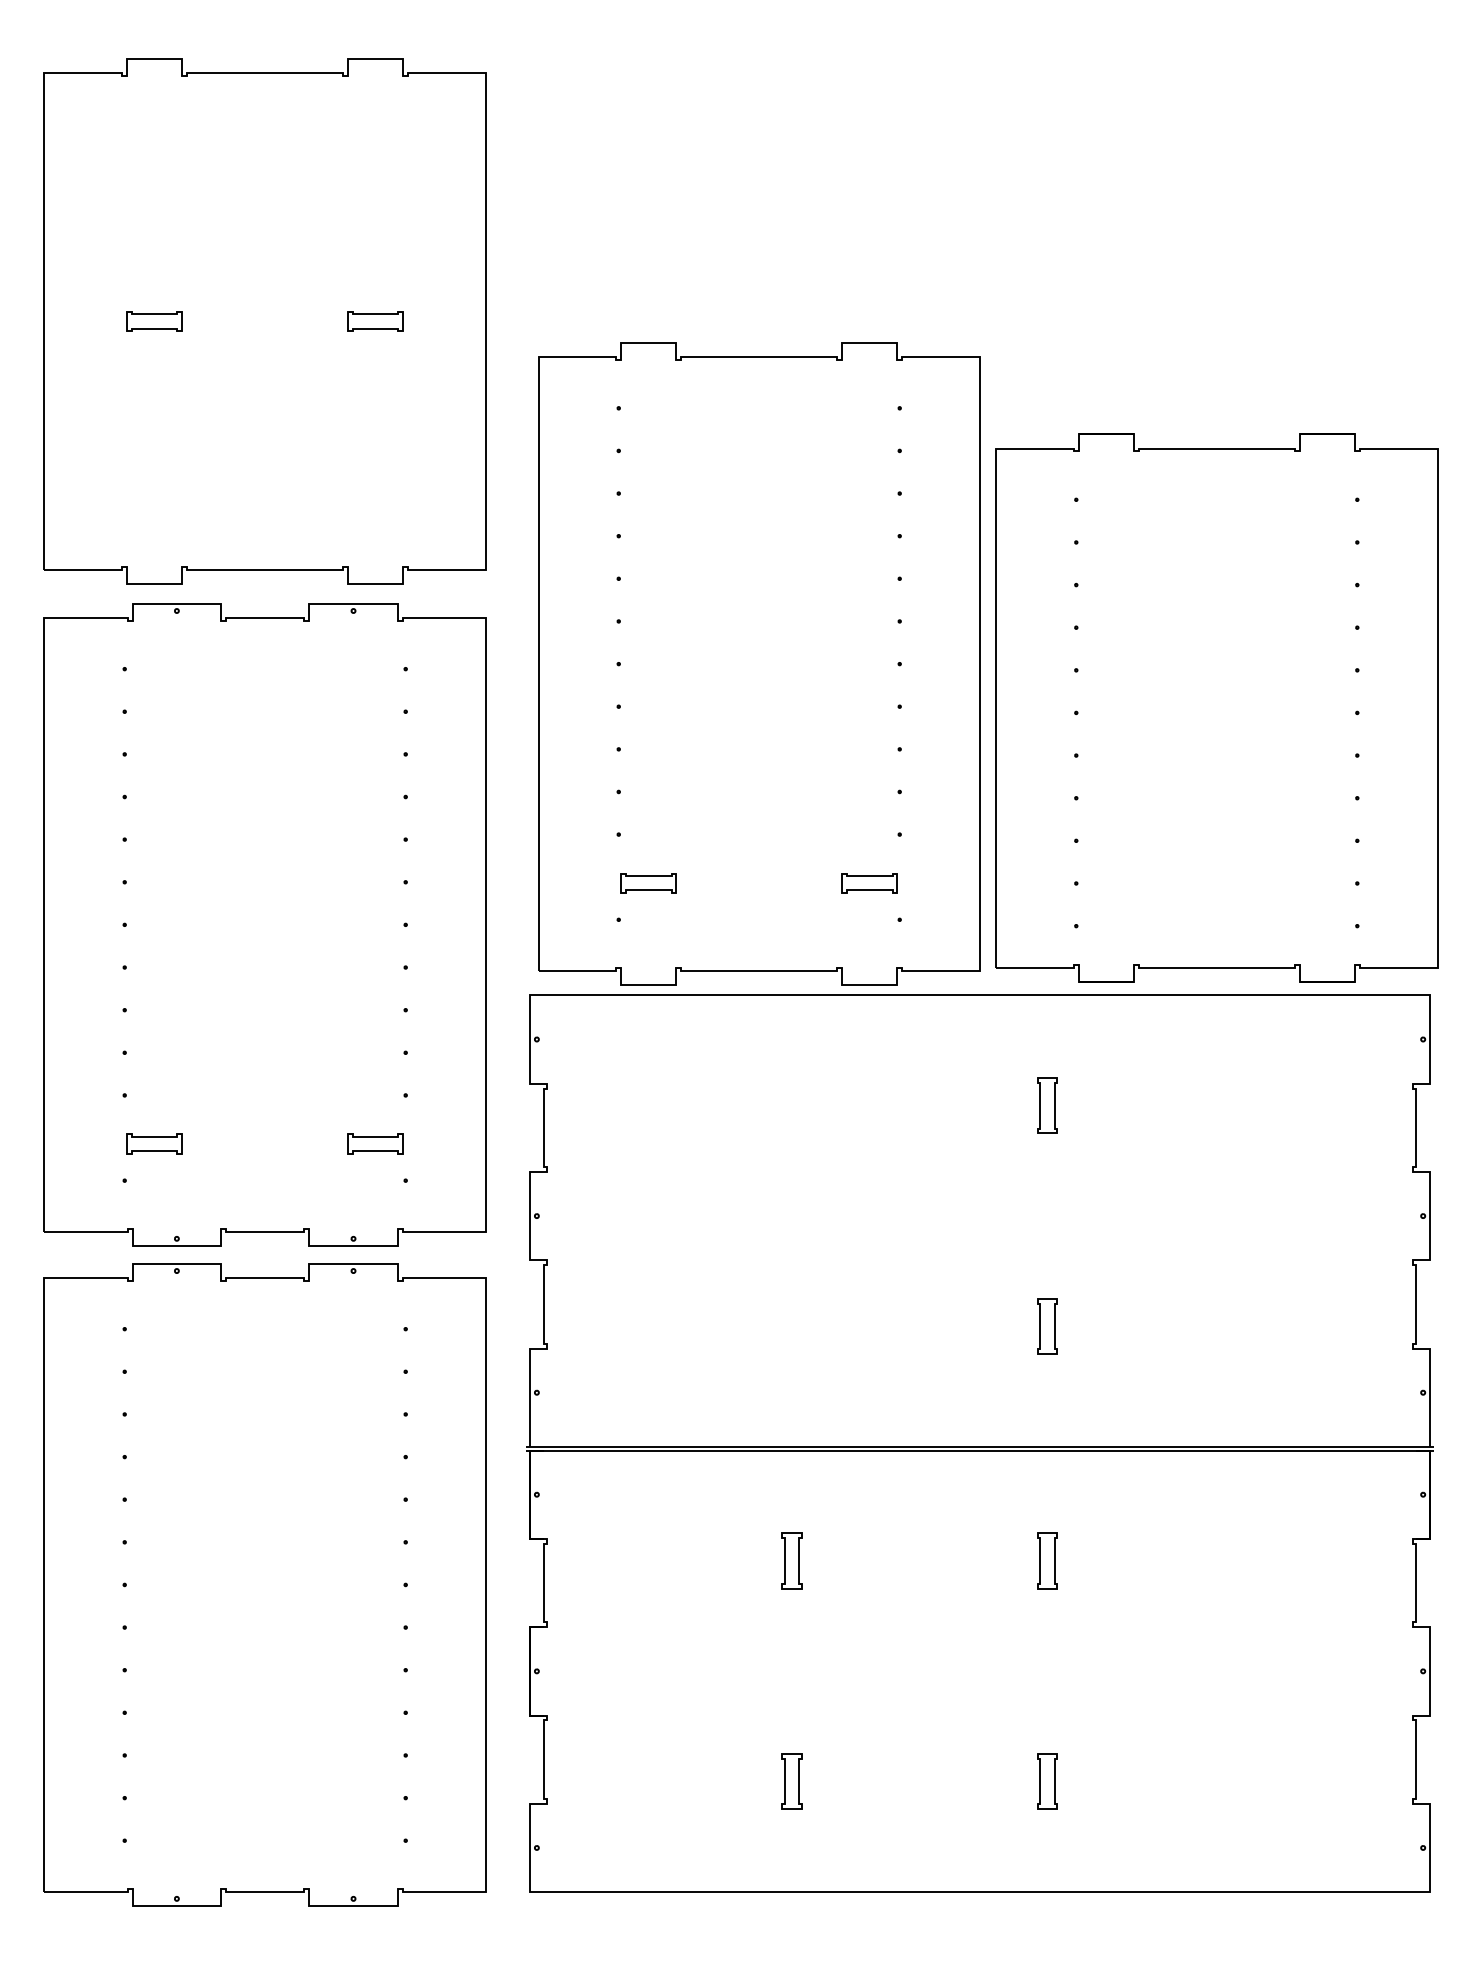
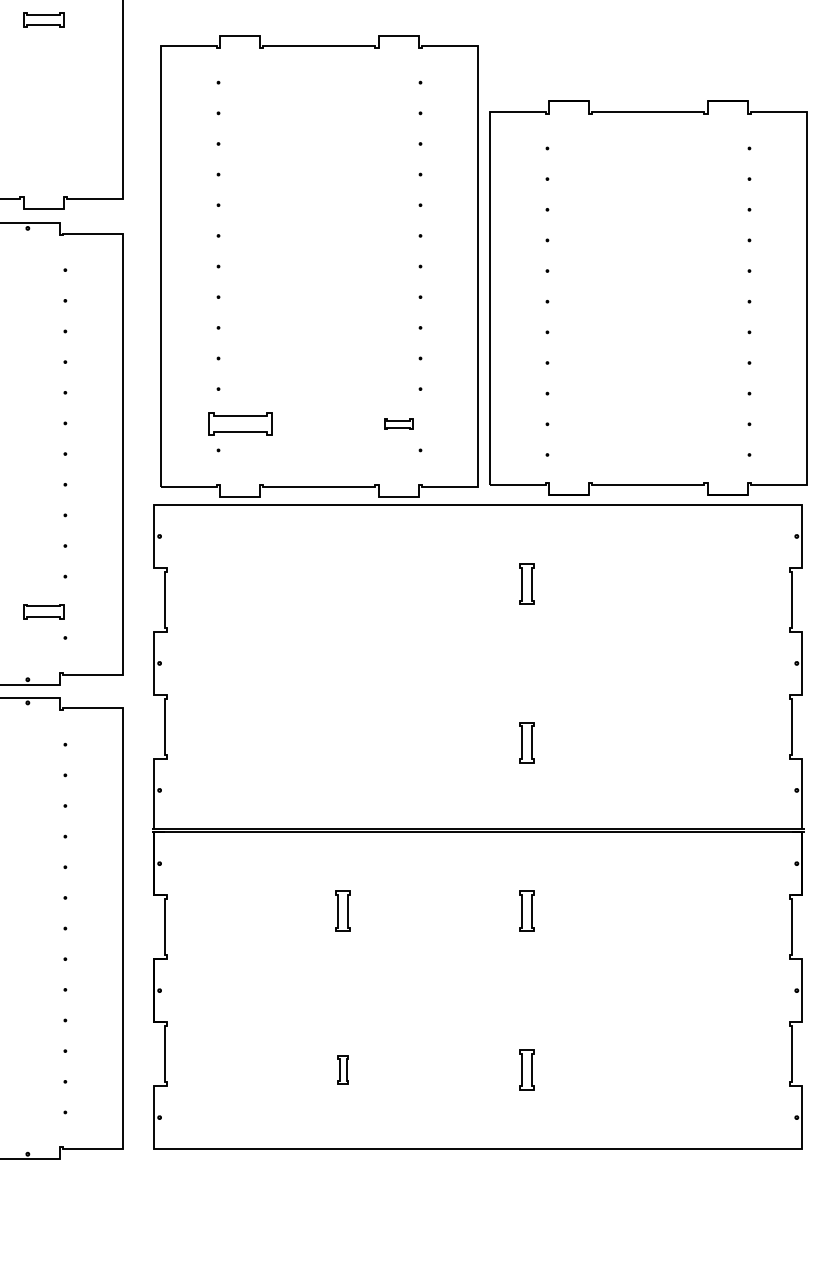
part: (648, 883) -> (239, 424), size x1.6
part: (869, 883) -> (398, 424), size x0.7
part: (791, 1781) -> (342, 1069), size x0.7

